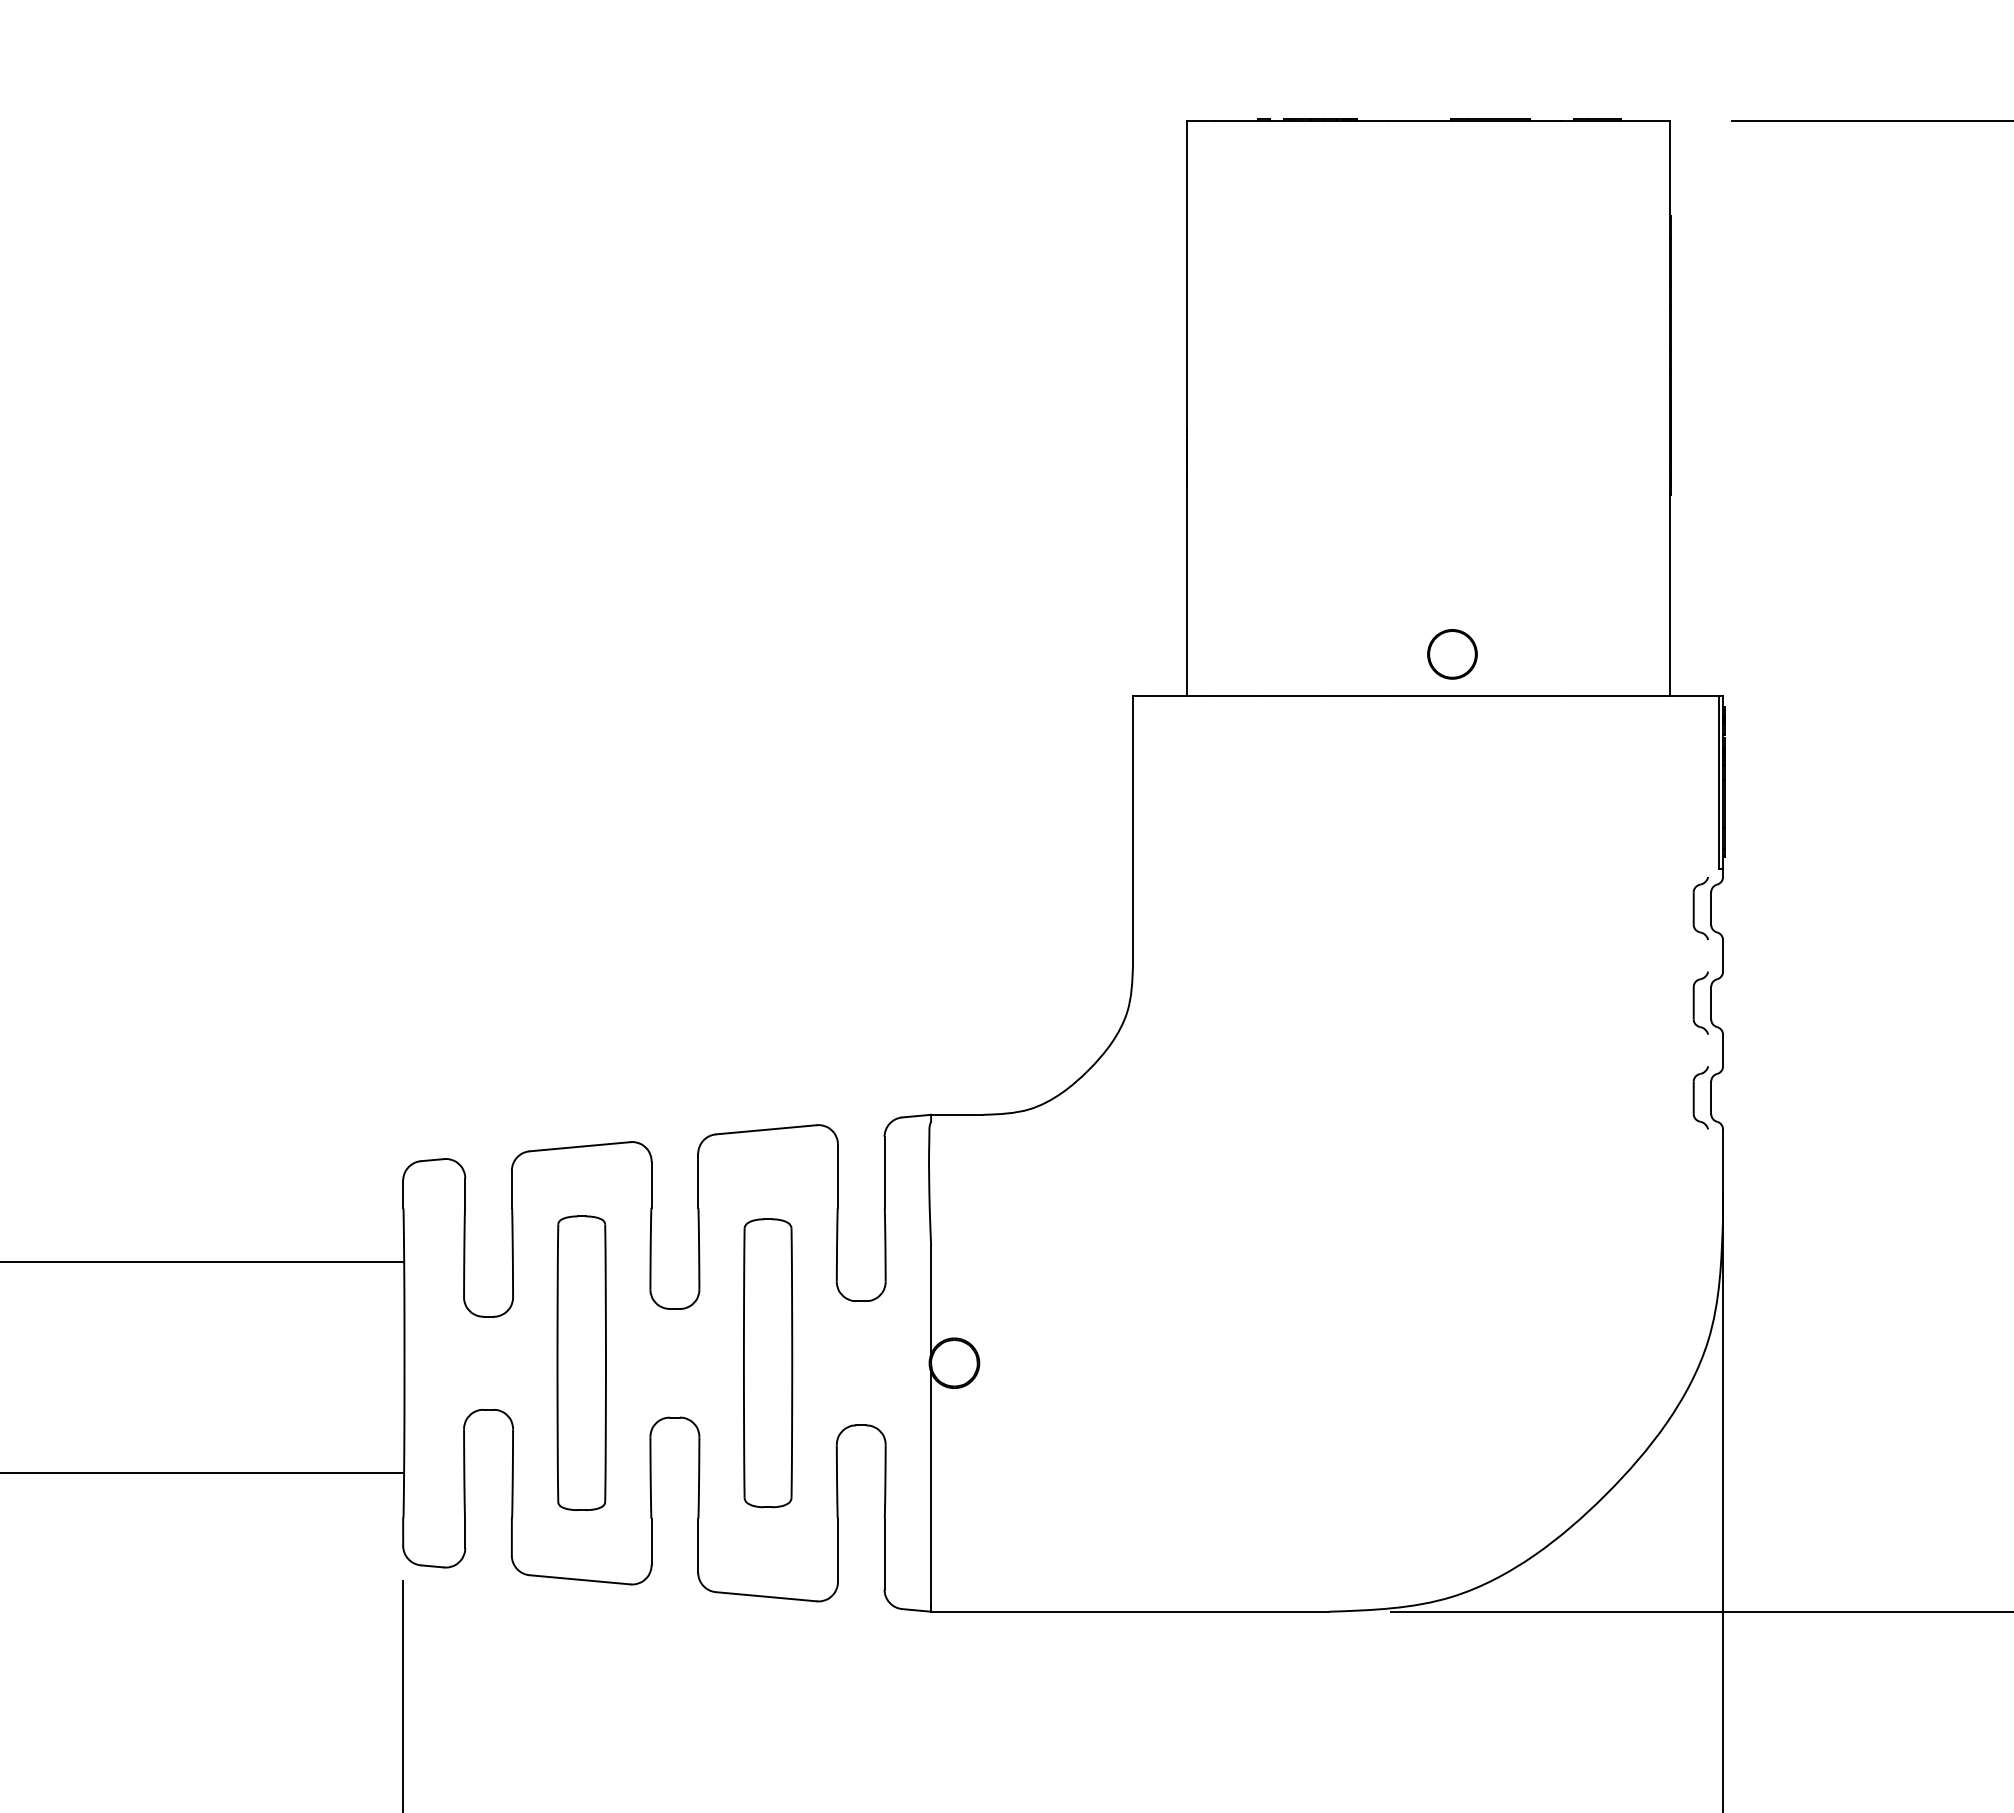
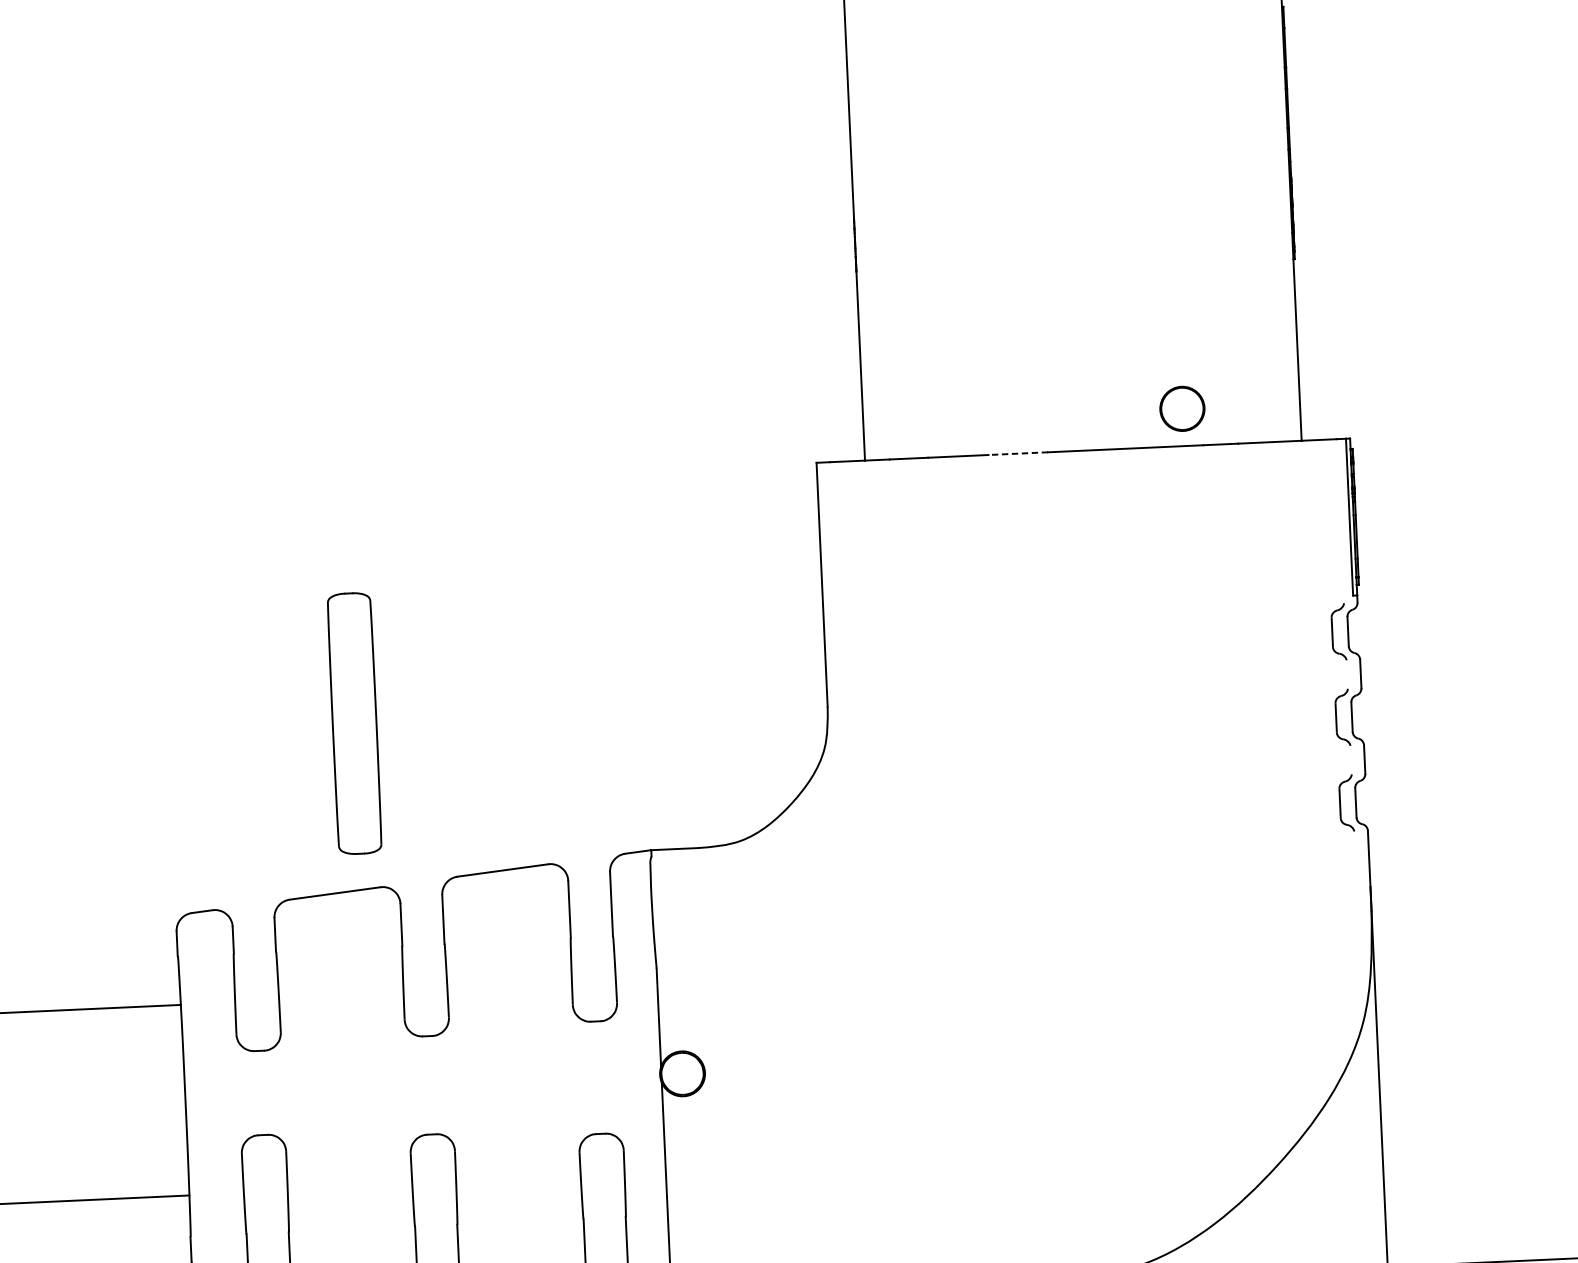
circle: (1452, 654) -> (1182, 408), moved
line: (1356, 695) -> (1018, 453), solid -> dashed
part: (581, 1362) -> (345, 1088), removed
part: (768, 1363) -> (355, 723), moved

